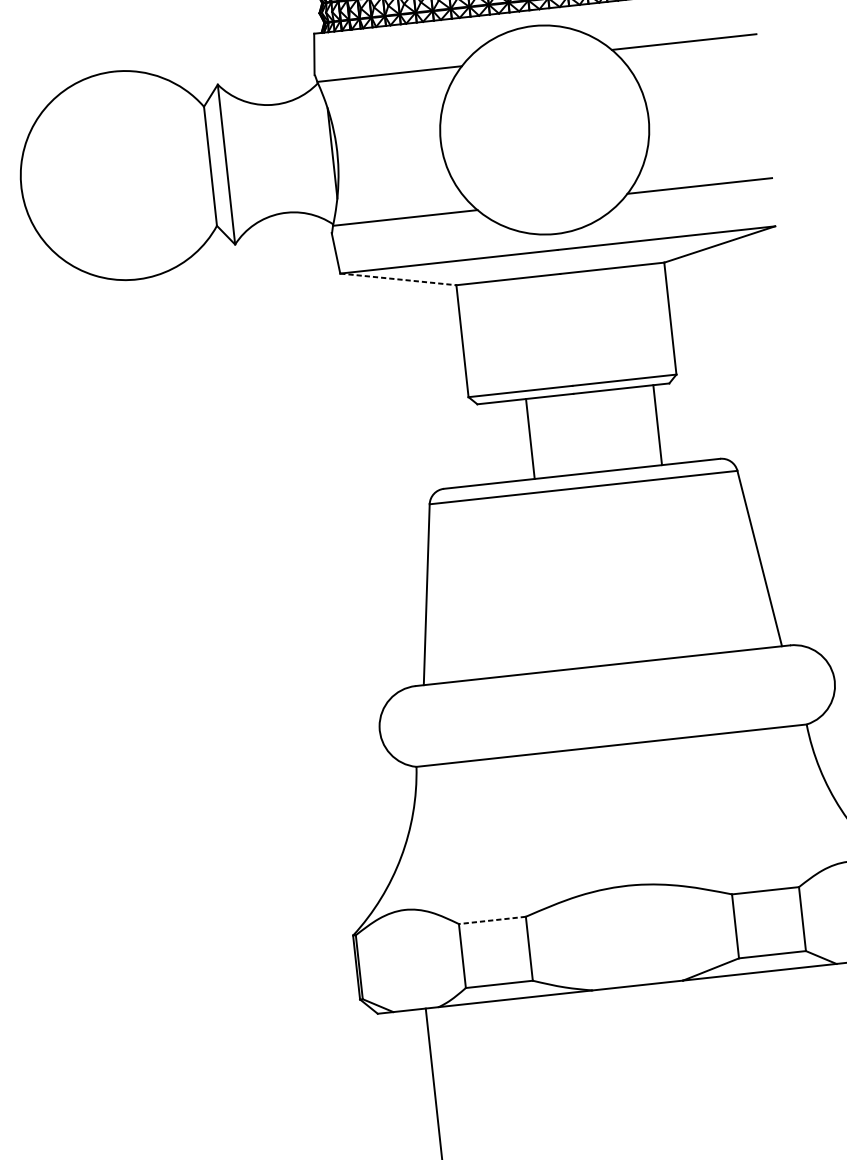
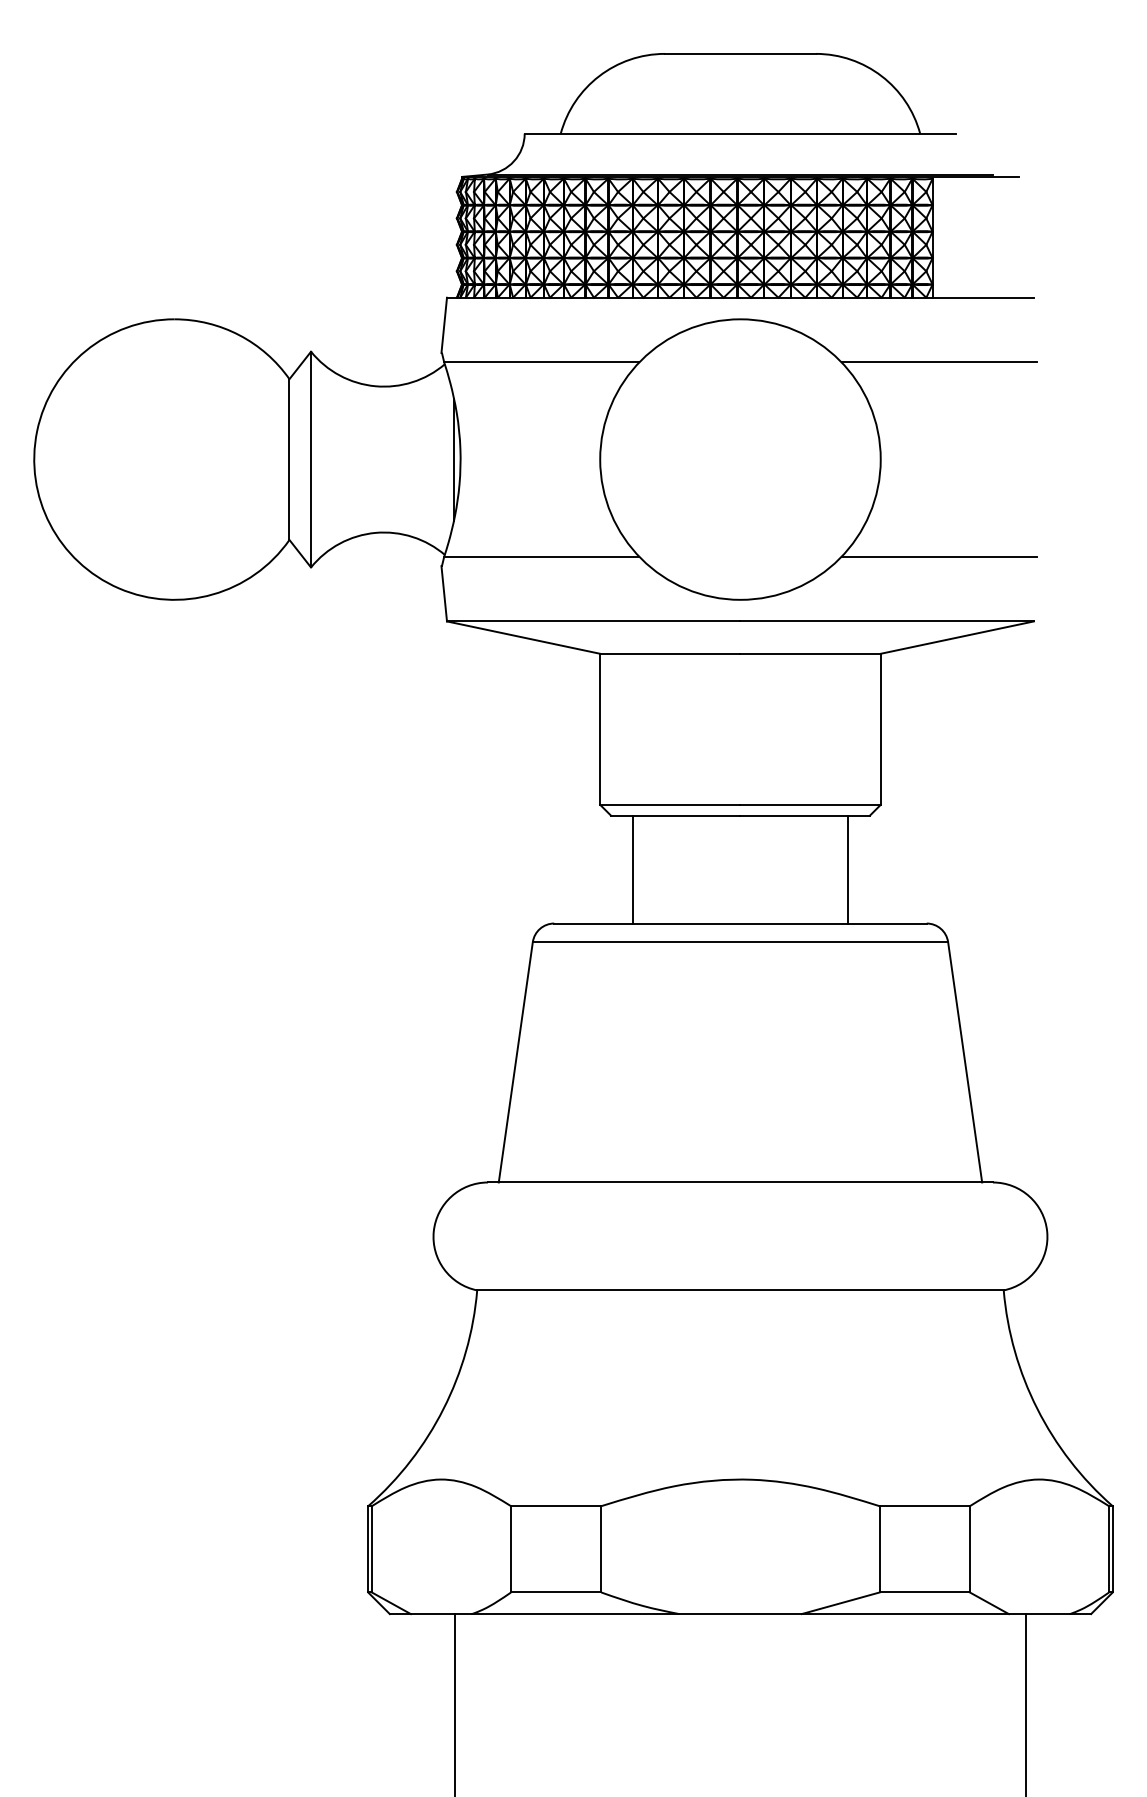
line: (398, 279) -> (524, 637), dashed -> solid
line: (530, 438) -> (632, 869), moved
line: (491, 920) -> (555, 1506), dashed -> solid

